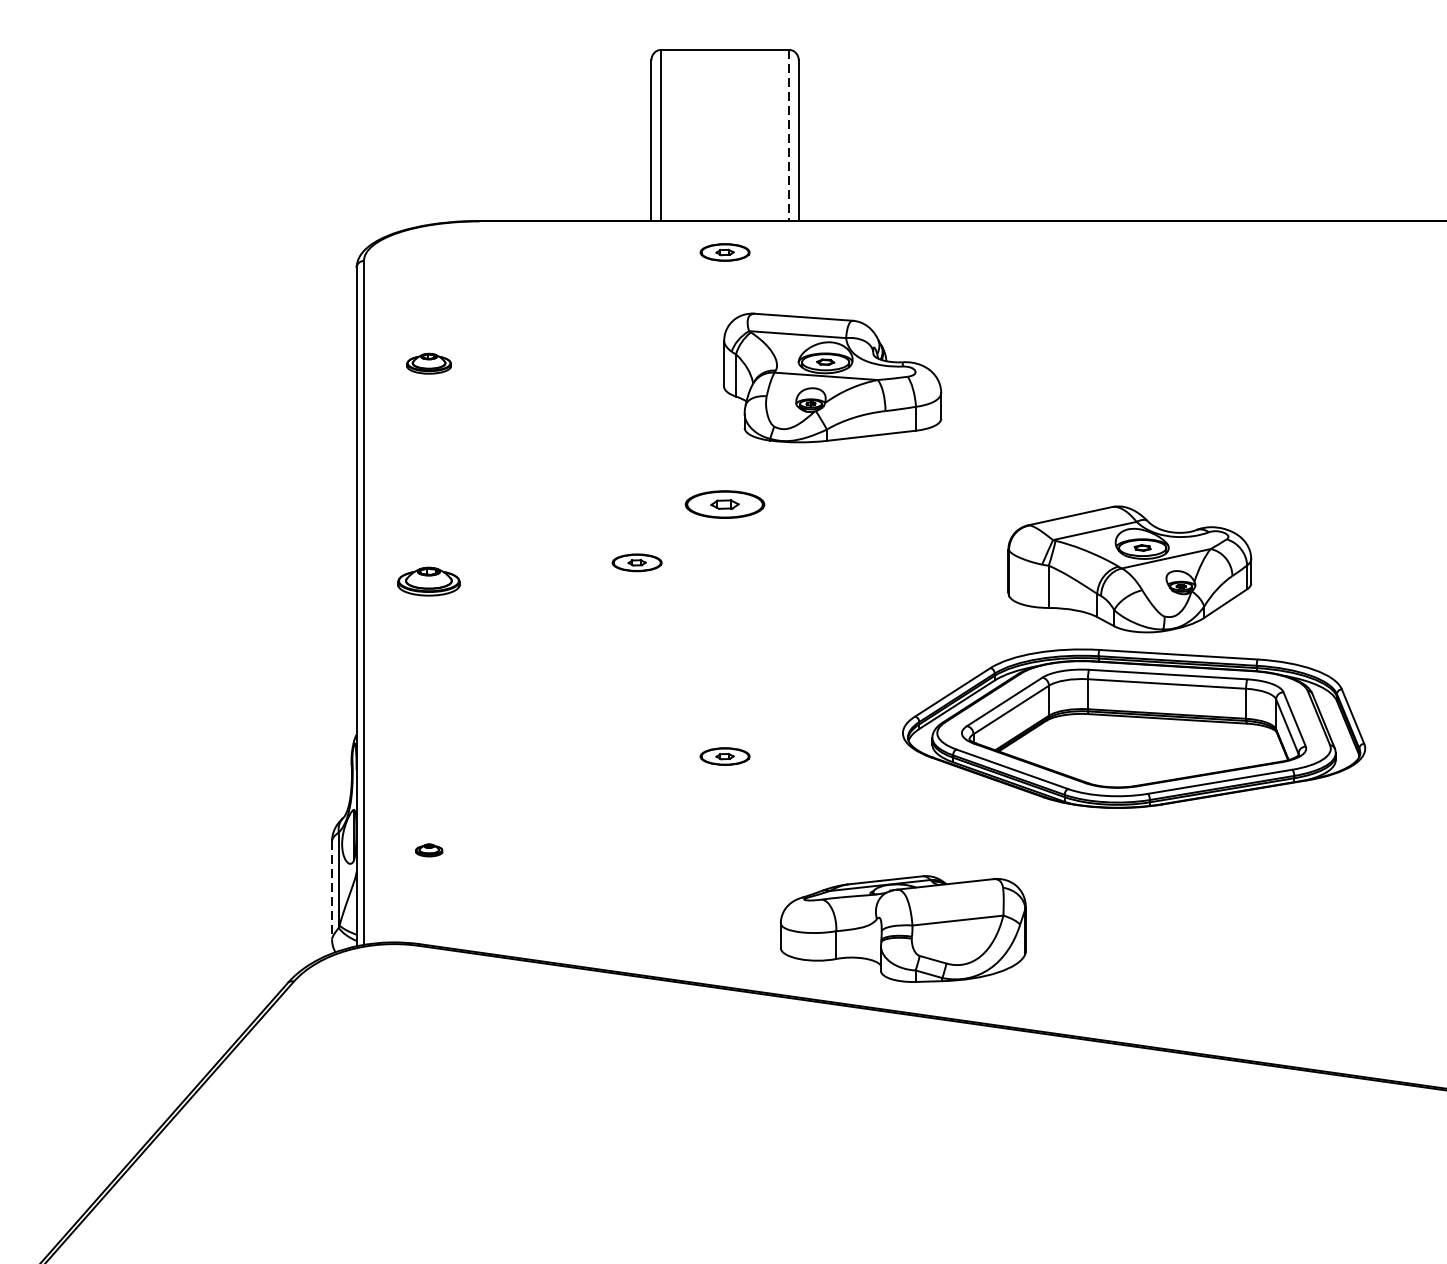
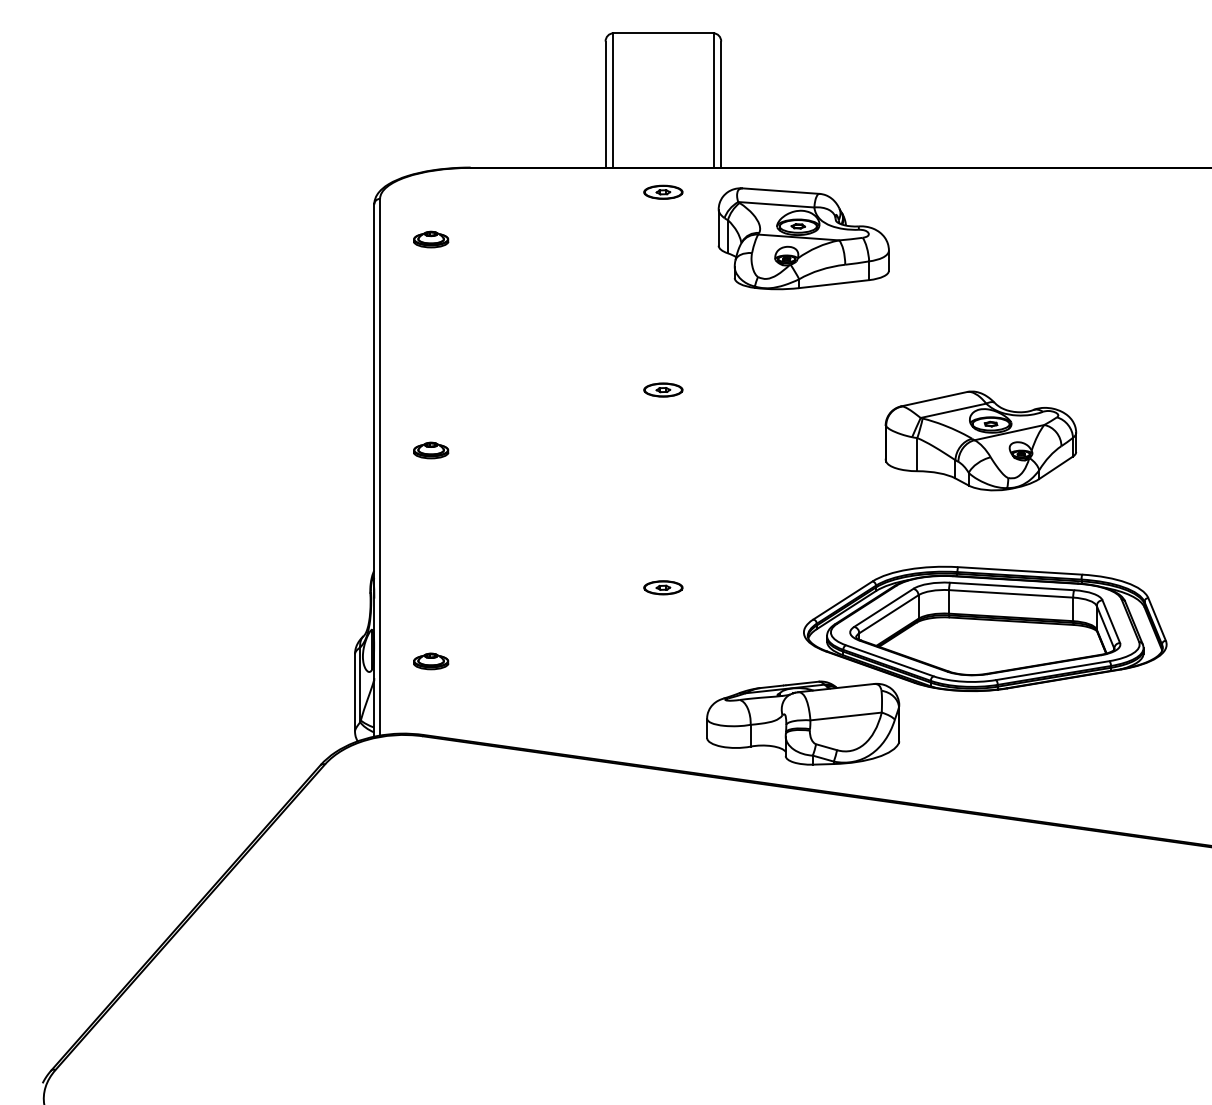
line: (788, 135) -> (713, 100), dashed -> solid
part: (429, 363) -> (431, 239), moved
part: (832, 377) -> (803, 238), moved
part: (725, 503) -> (663, 389), size x0.62
part: (637, 562) -> (594, 435), removed
part: (429, 581) -> (431, 450), size x0.71
part: (1134, 728) -> (985, 628), moved
part: (429, 850) -> (431, 661), size x1.67
line: (332, 889) -> (355, 692), dashed -> solid

